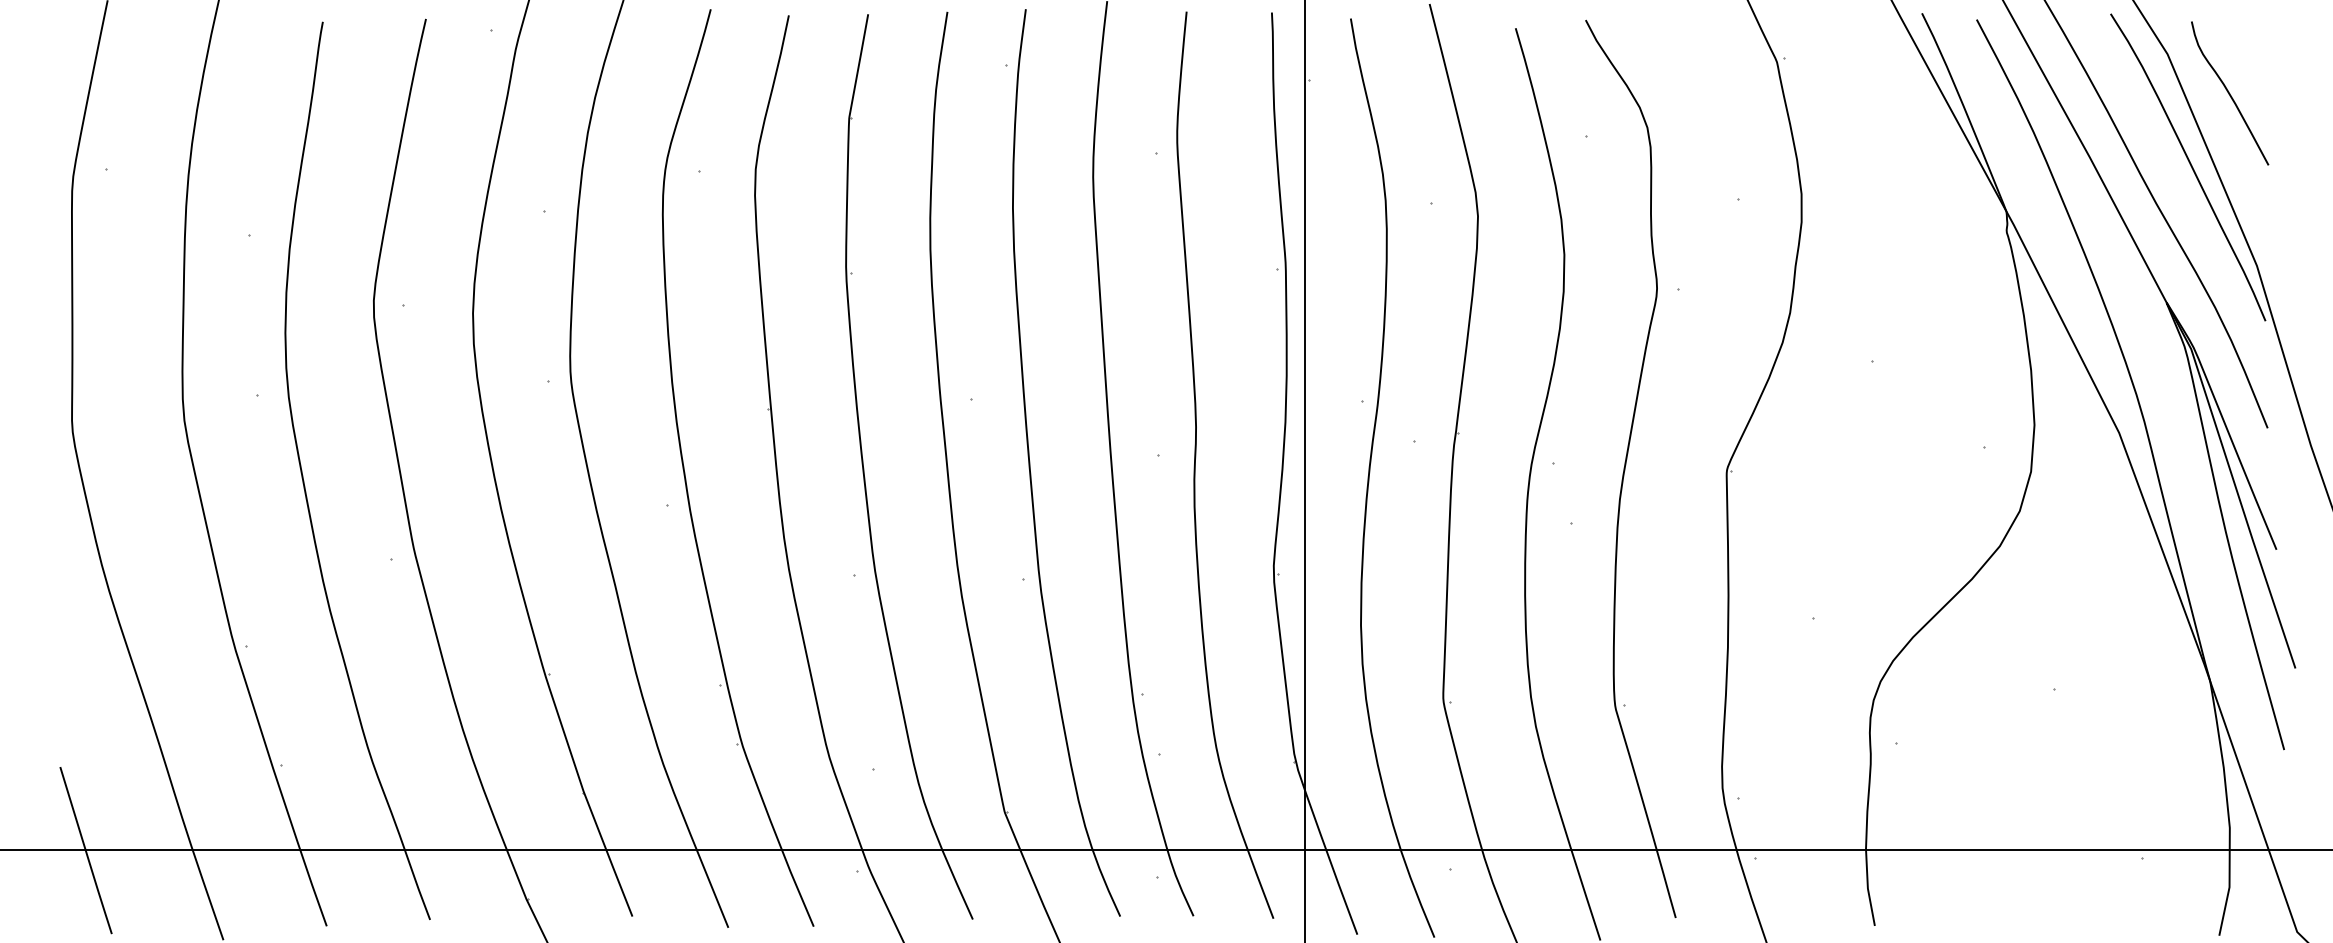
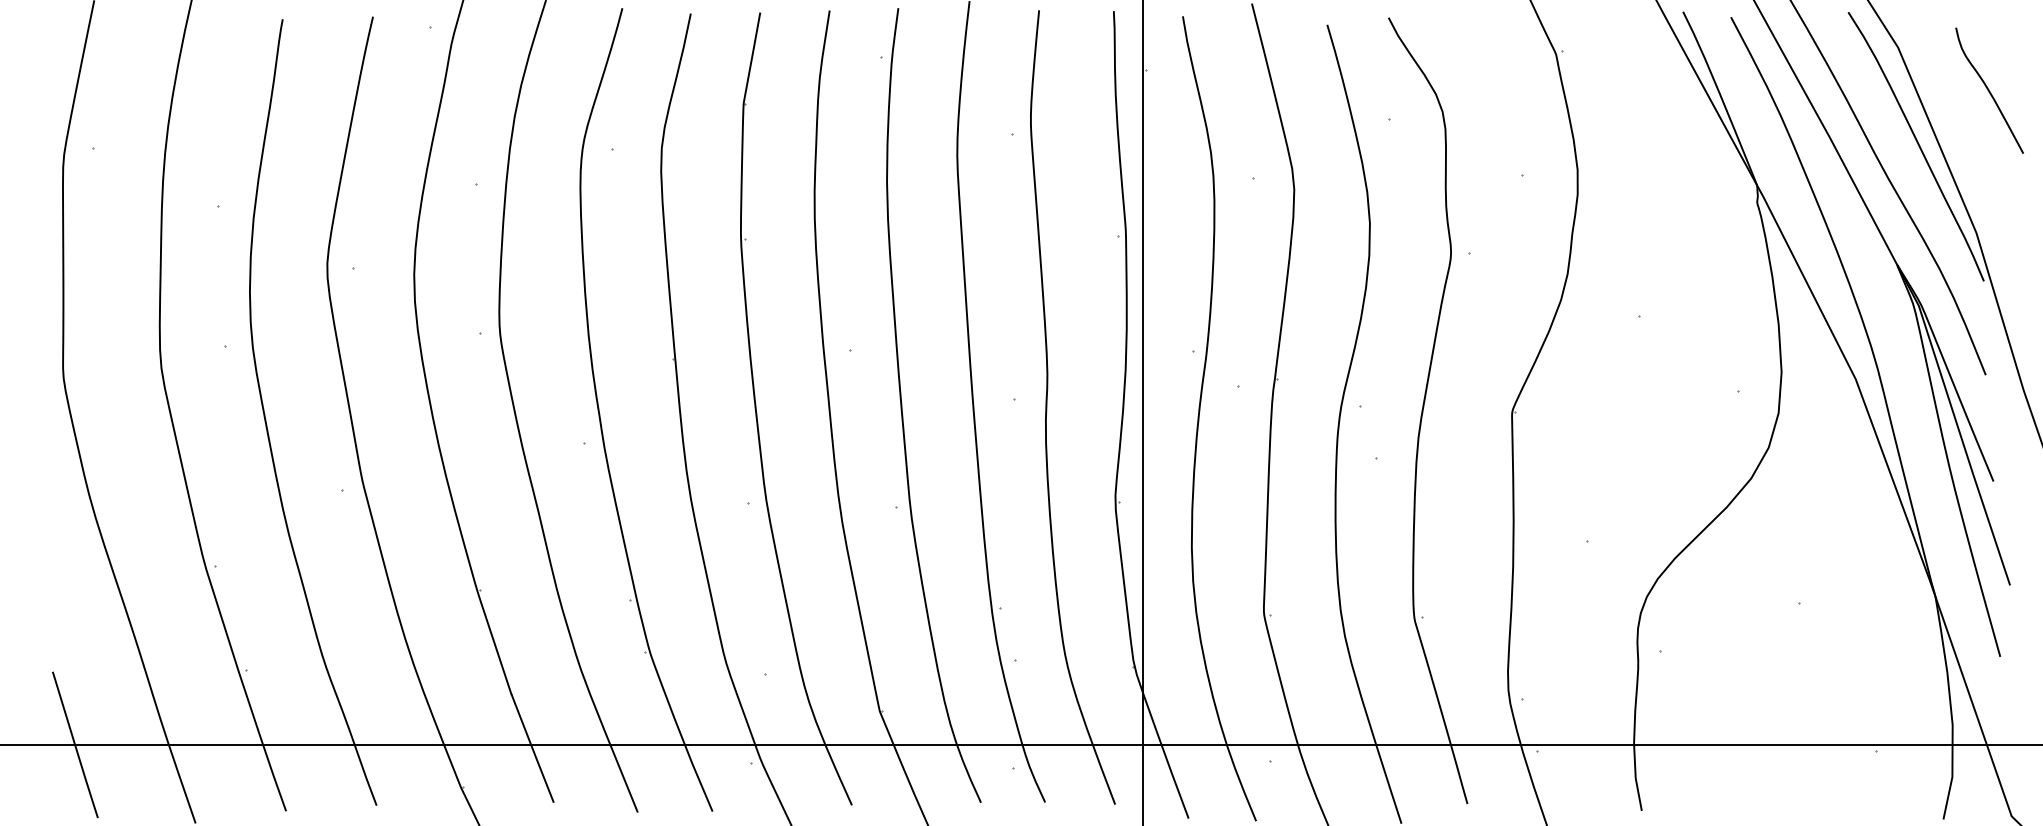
curve: (2230, 93) -> (1990, 90), moved

